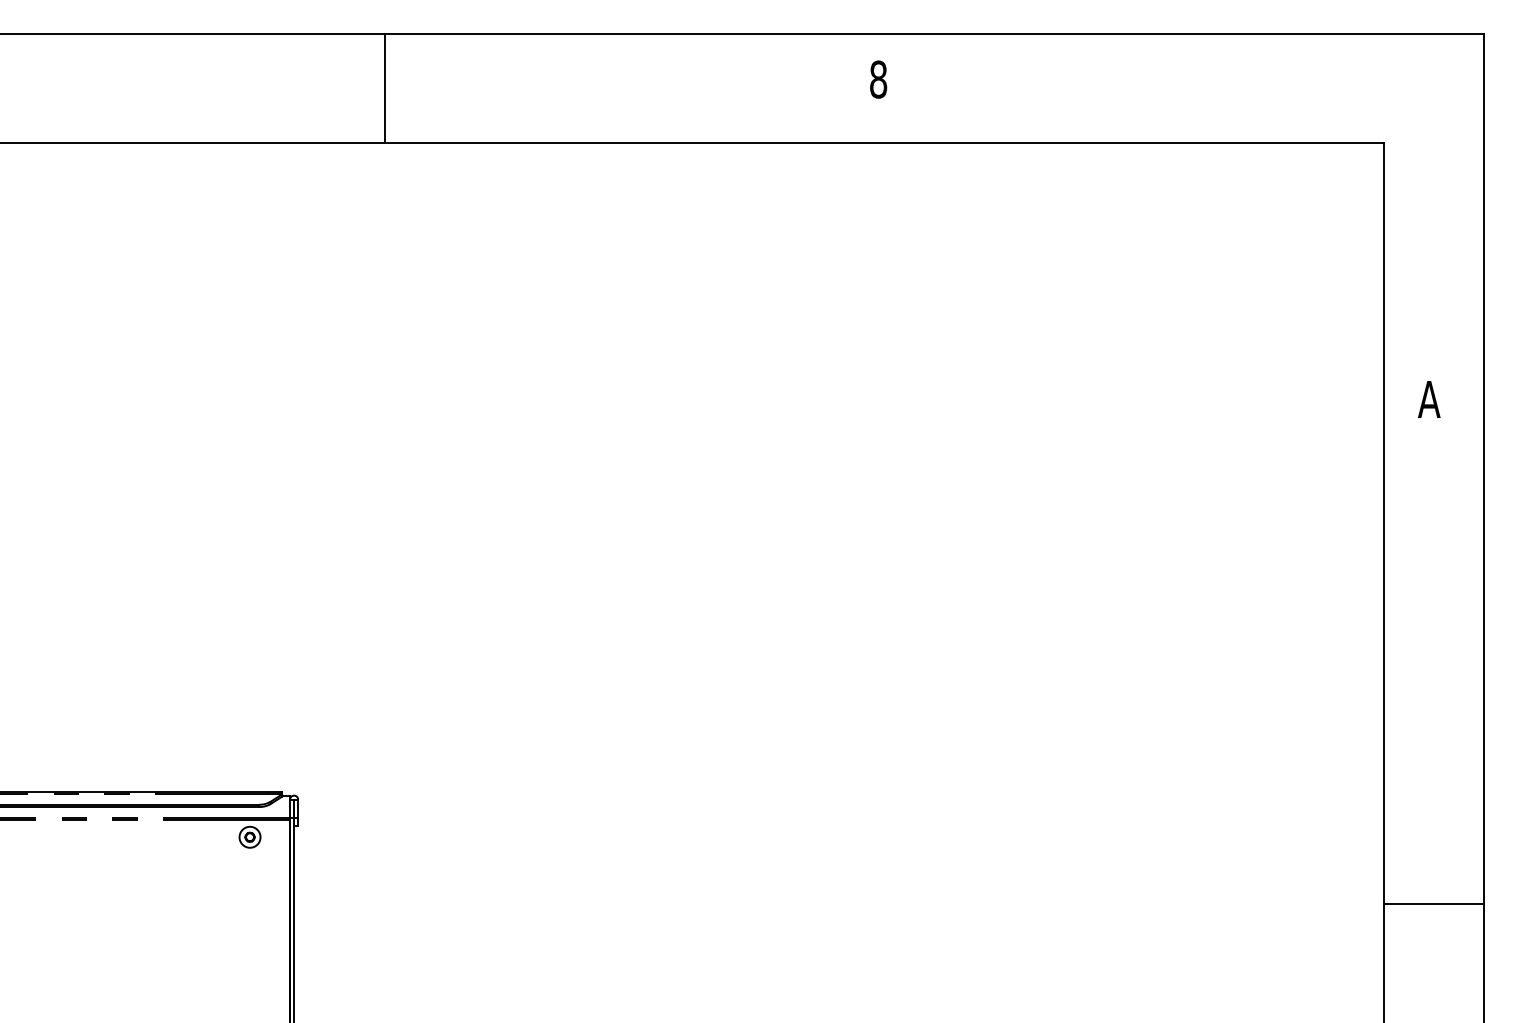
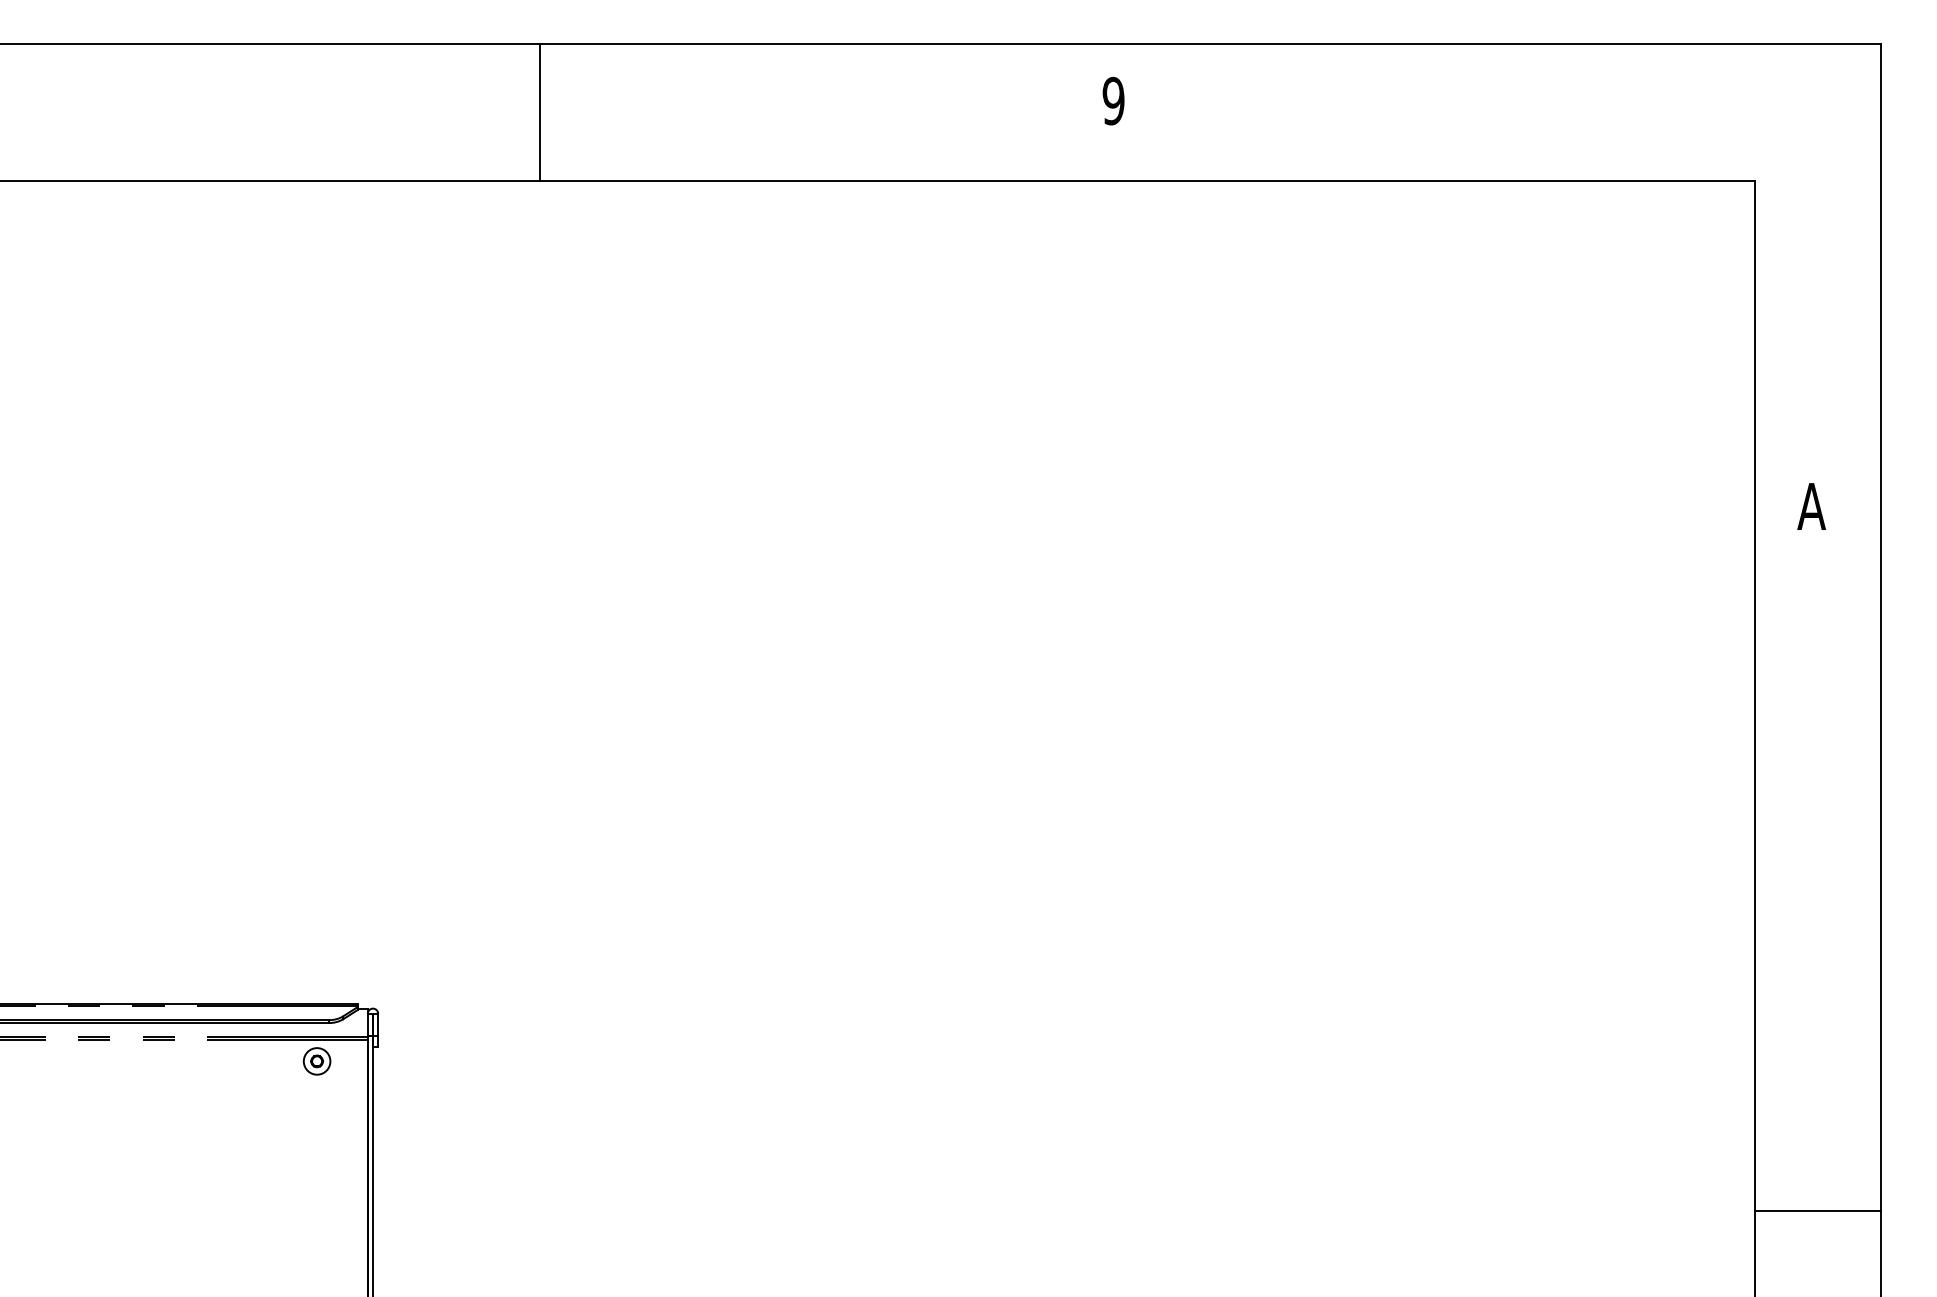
text: (878, 79) -> (1113, 100), 8 -> 9
line: (384, 88) -> (539, 112), moved
line: (1434, 904) -> (1818, 1211), moved

